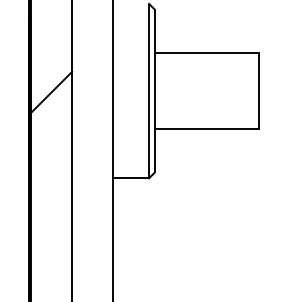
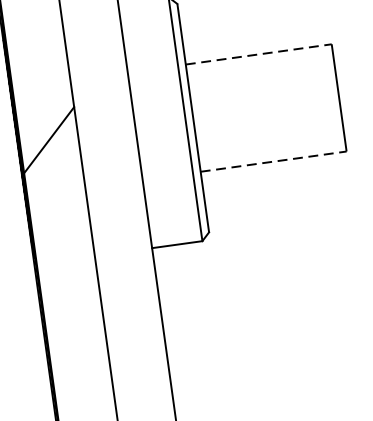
line: (207, 52) -> (259, 53), solid -> dashed
line: (207, 129) -> (274, 161), solid -> dashed

